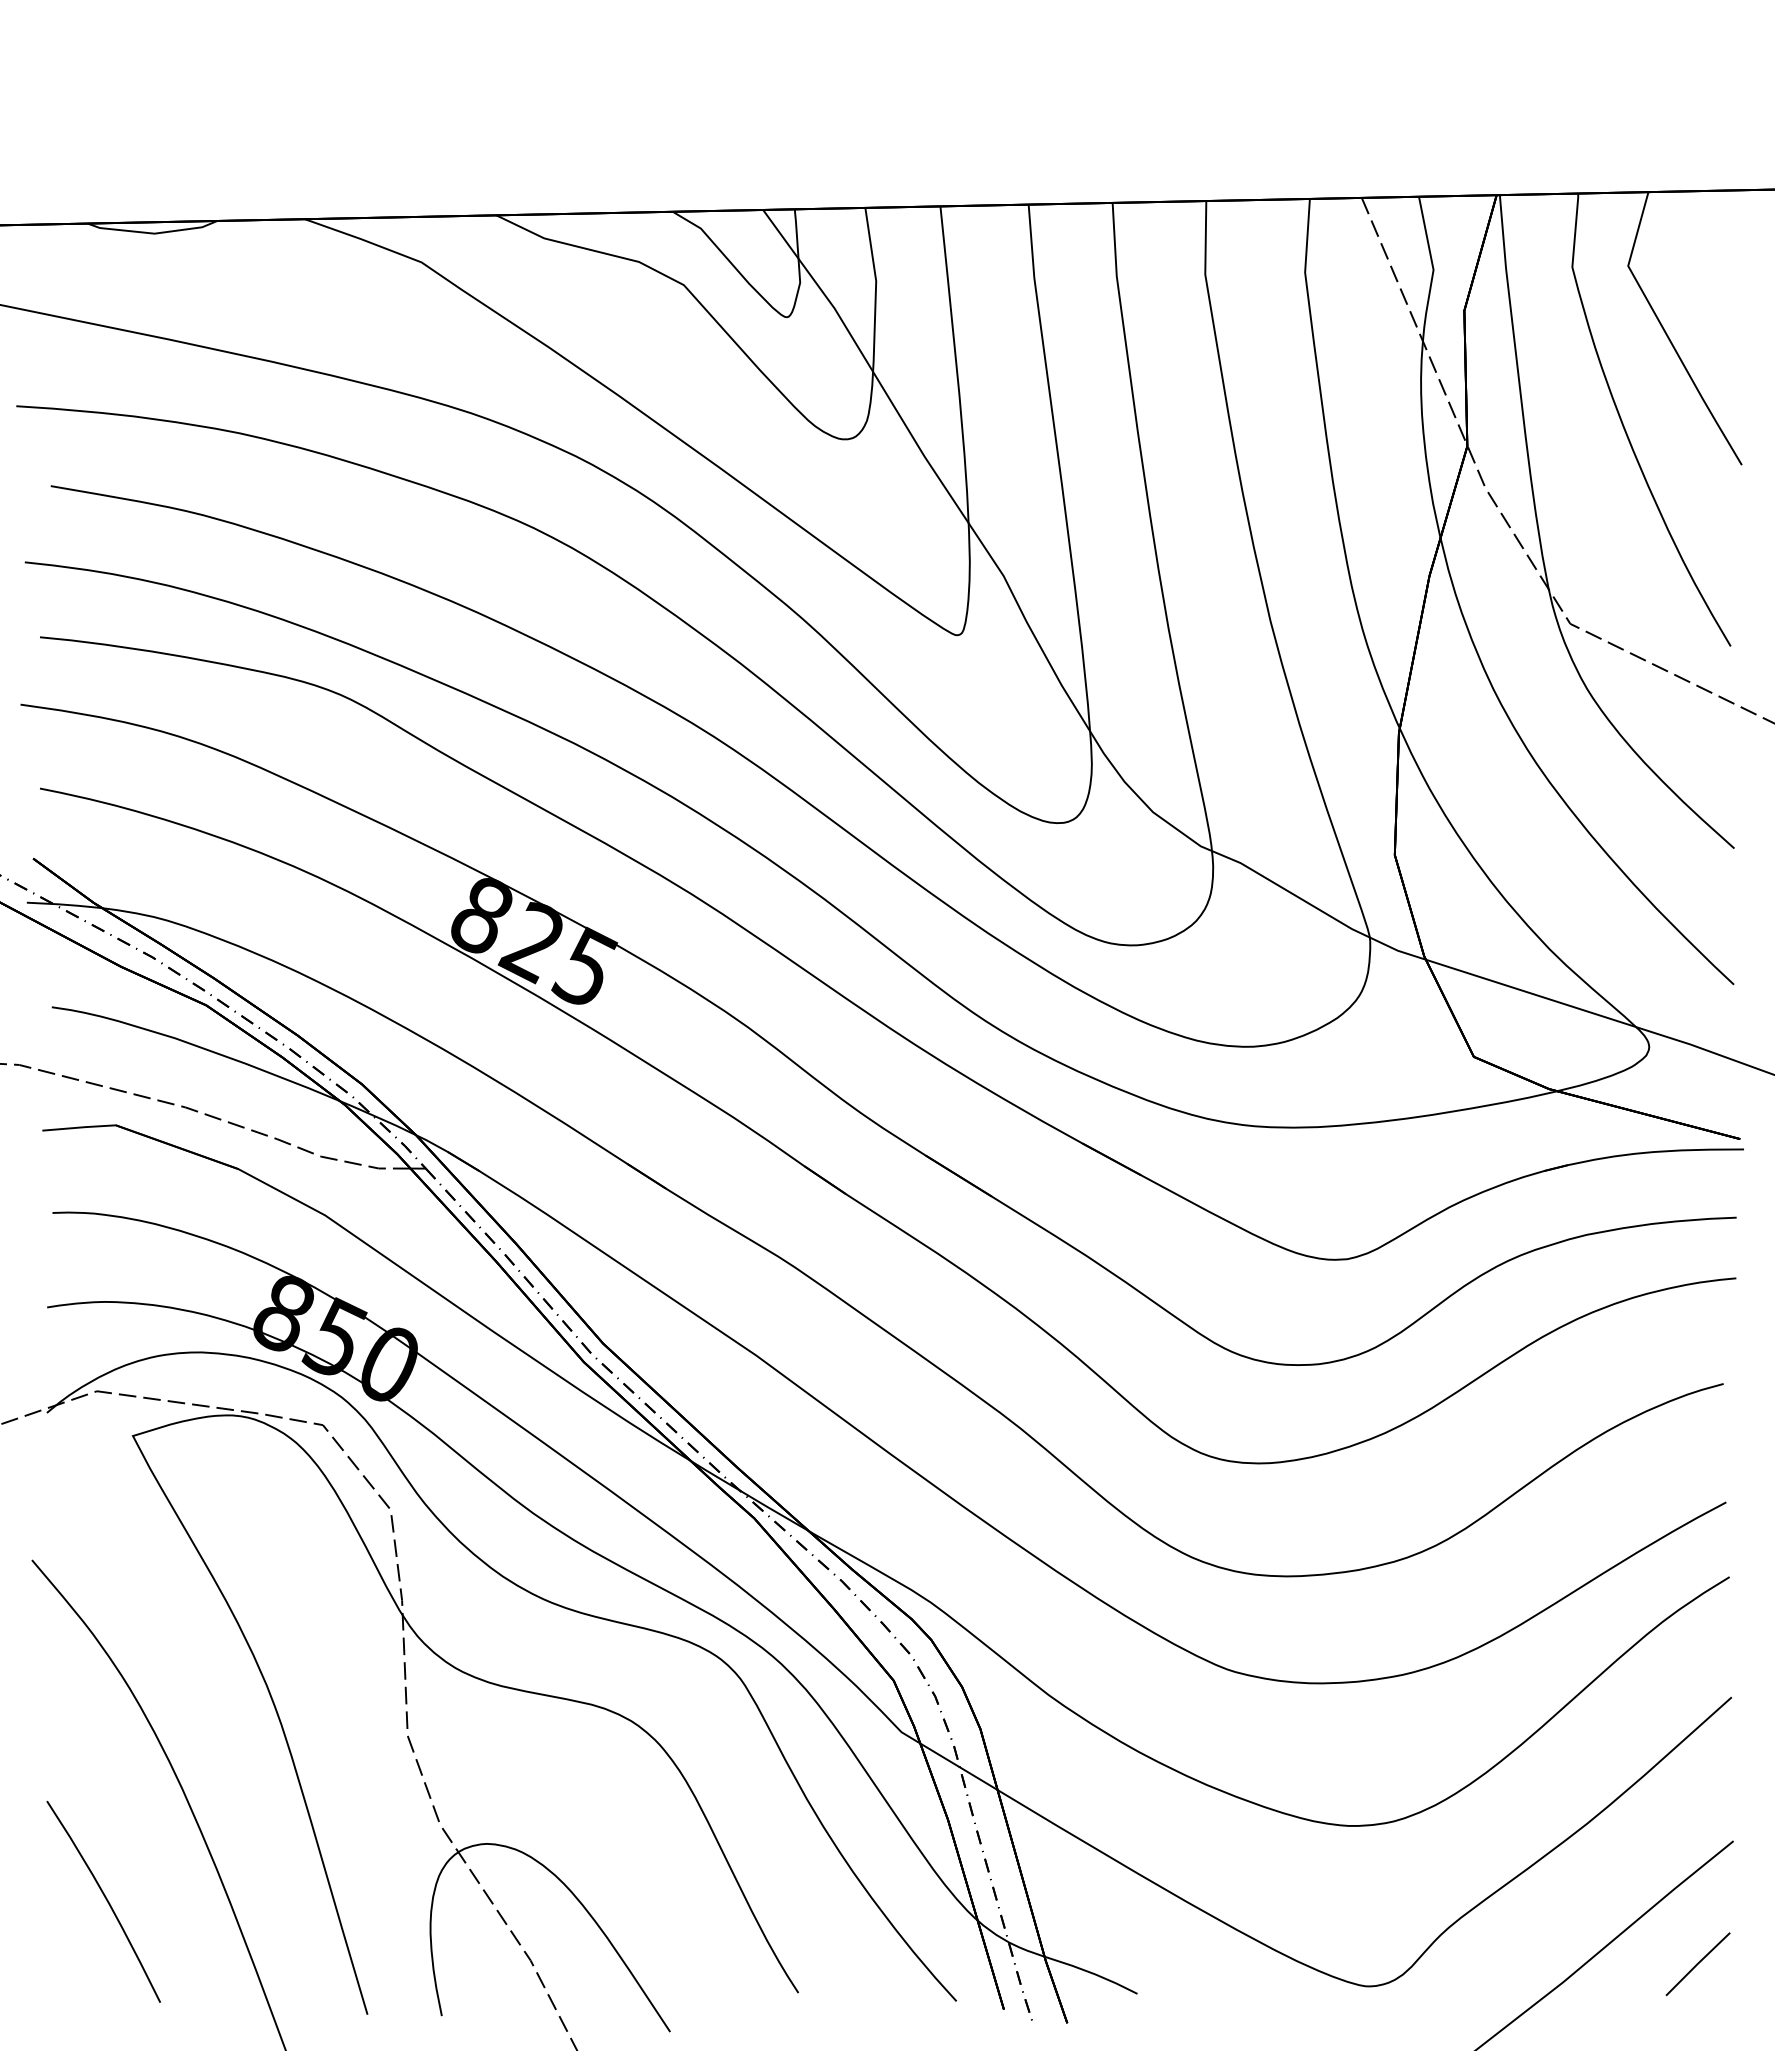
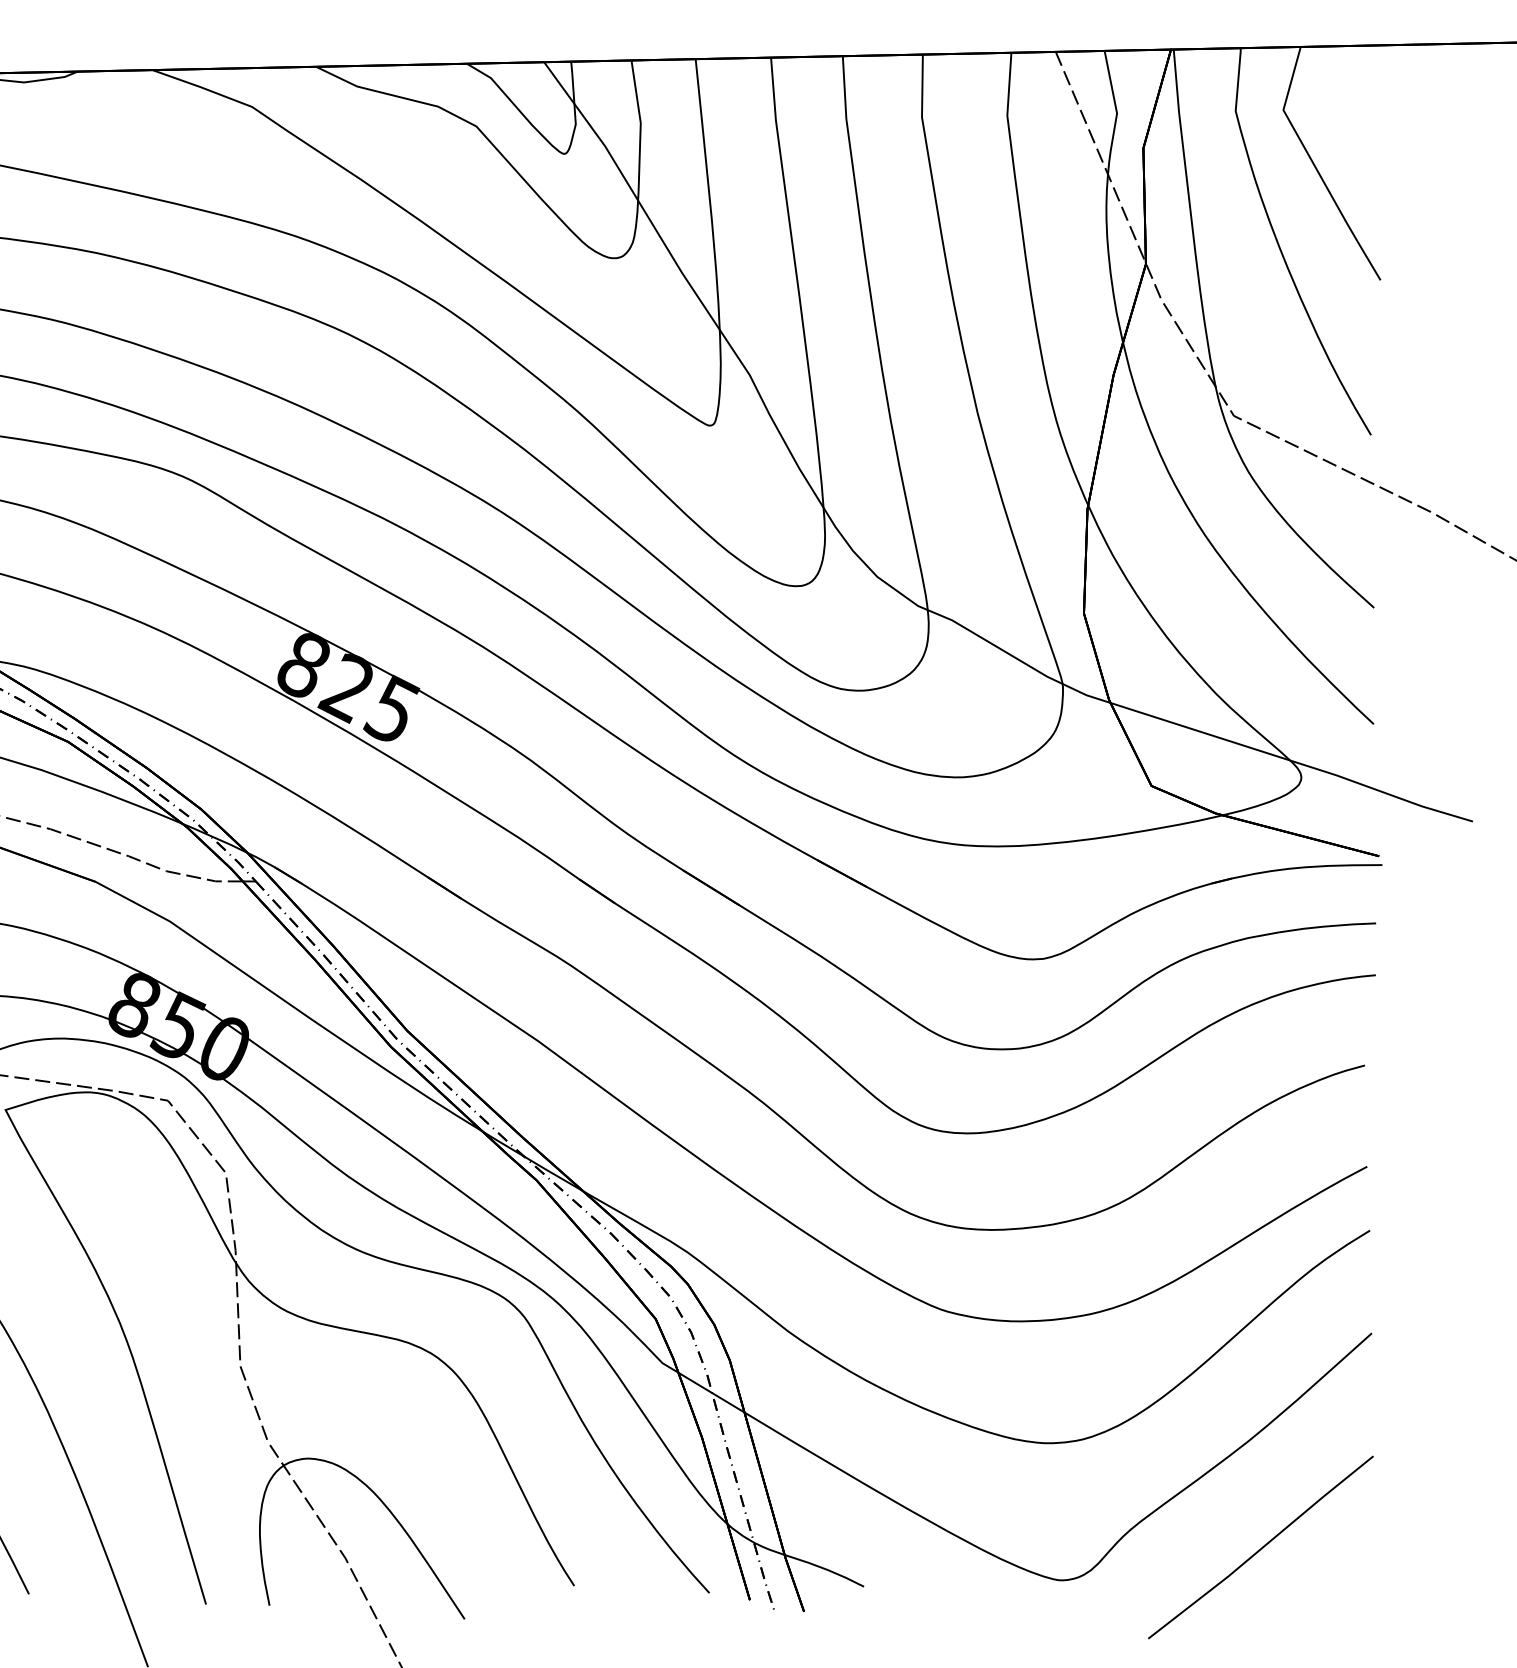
line: (1697, 1964) -> (1342, 1561), removed

